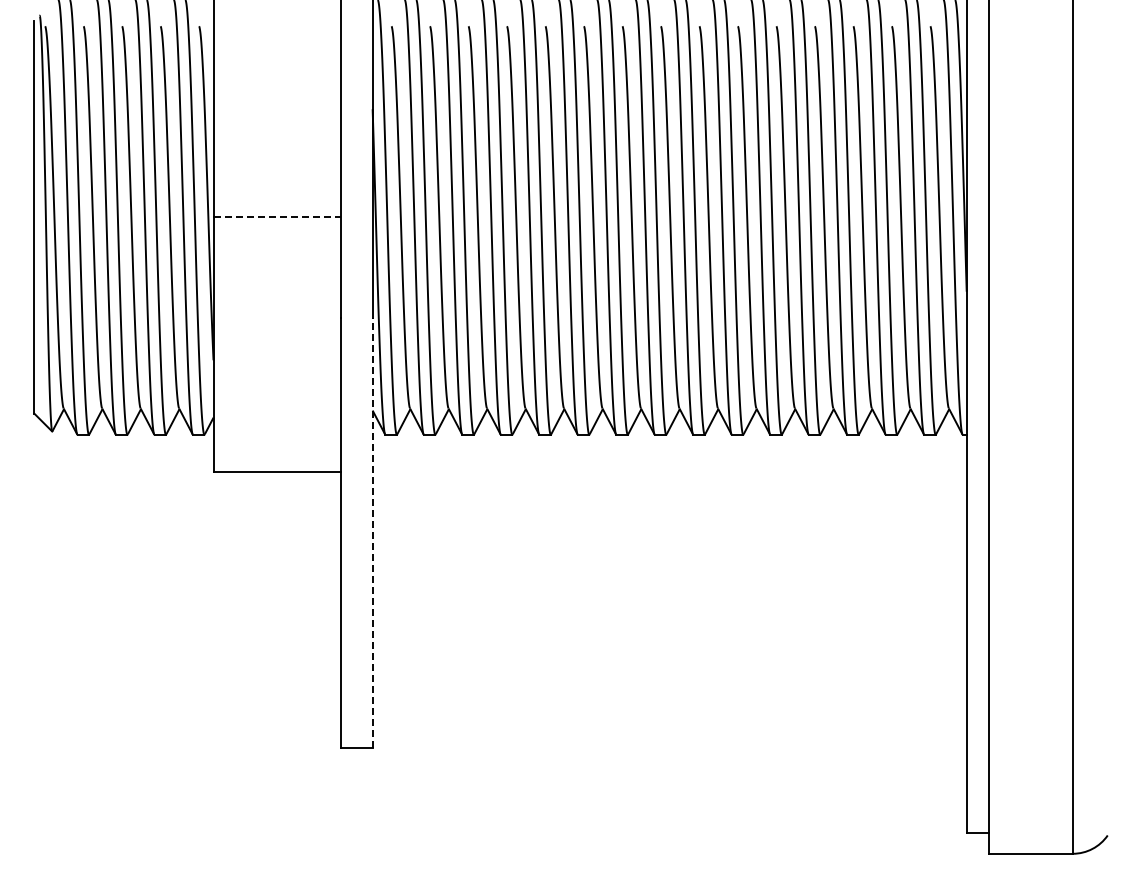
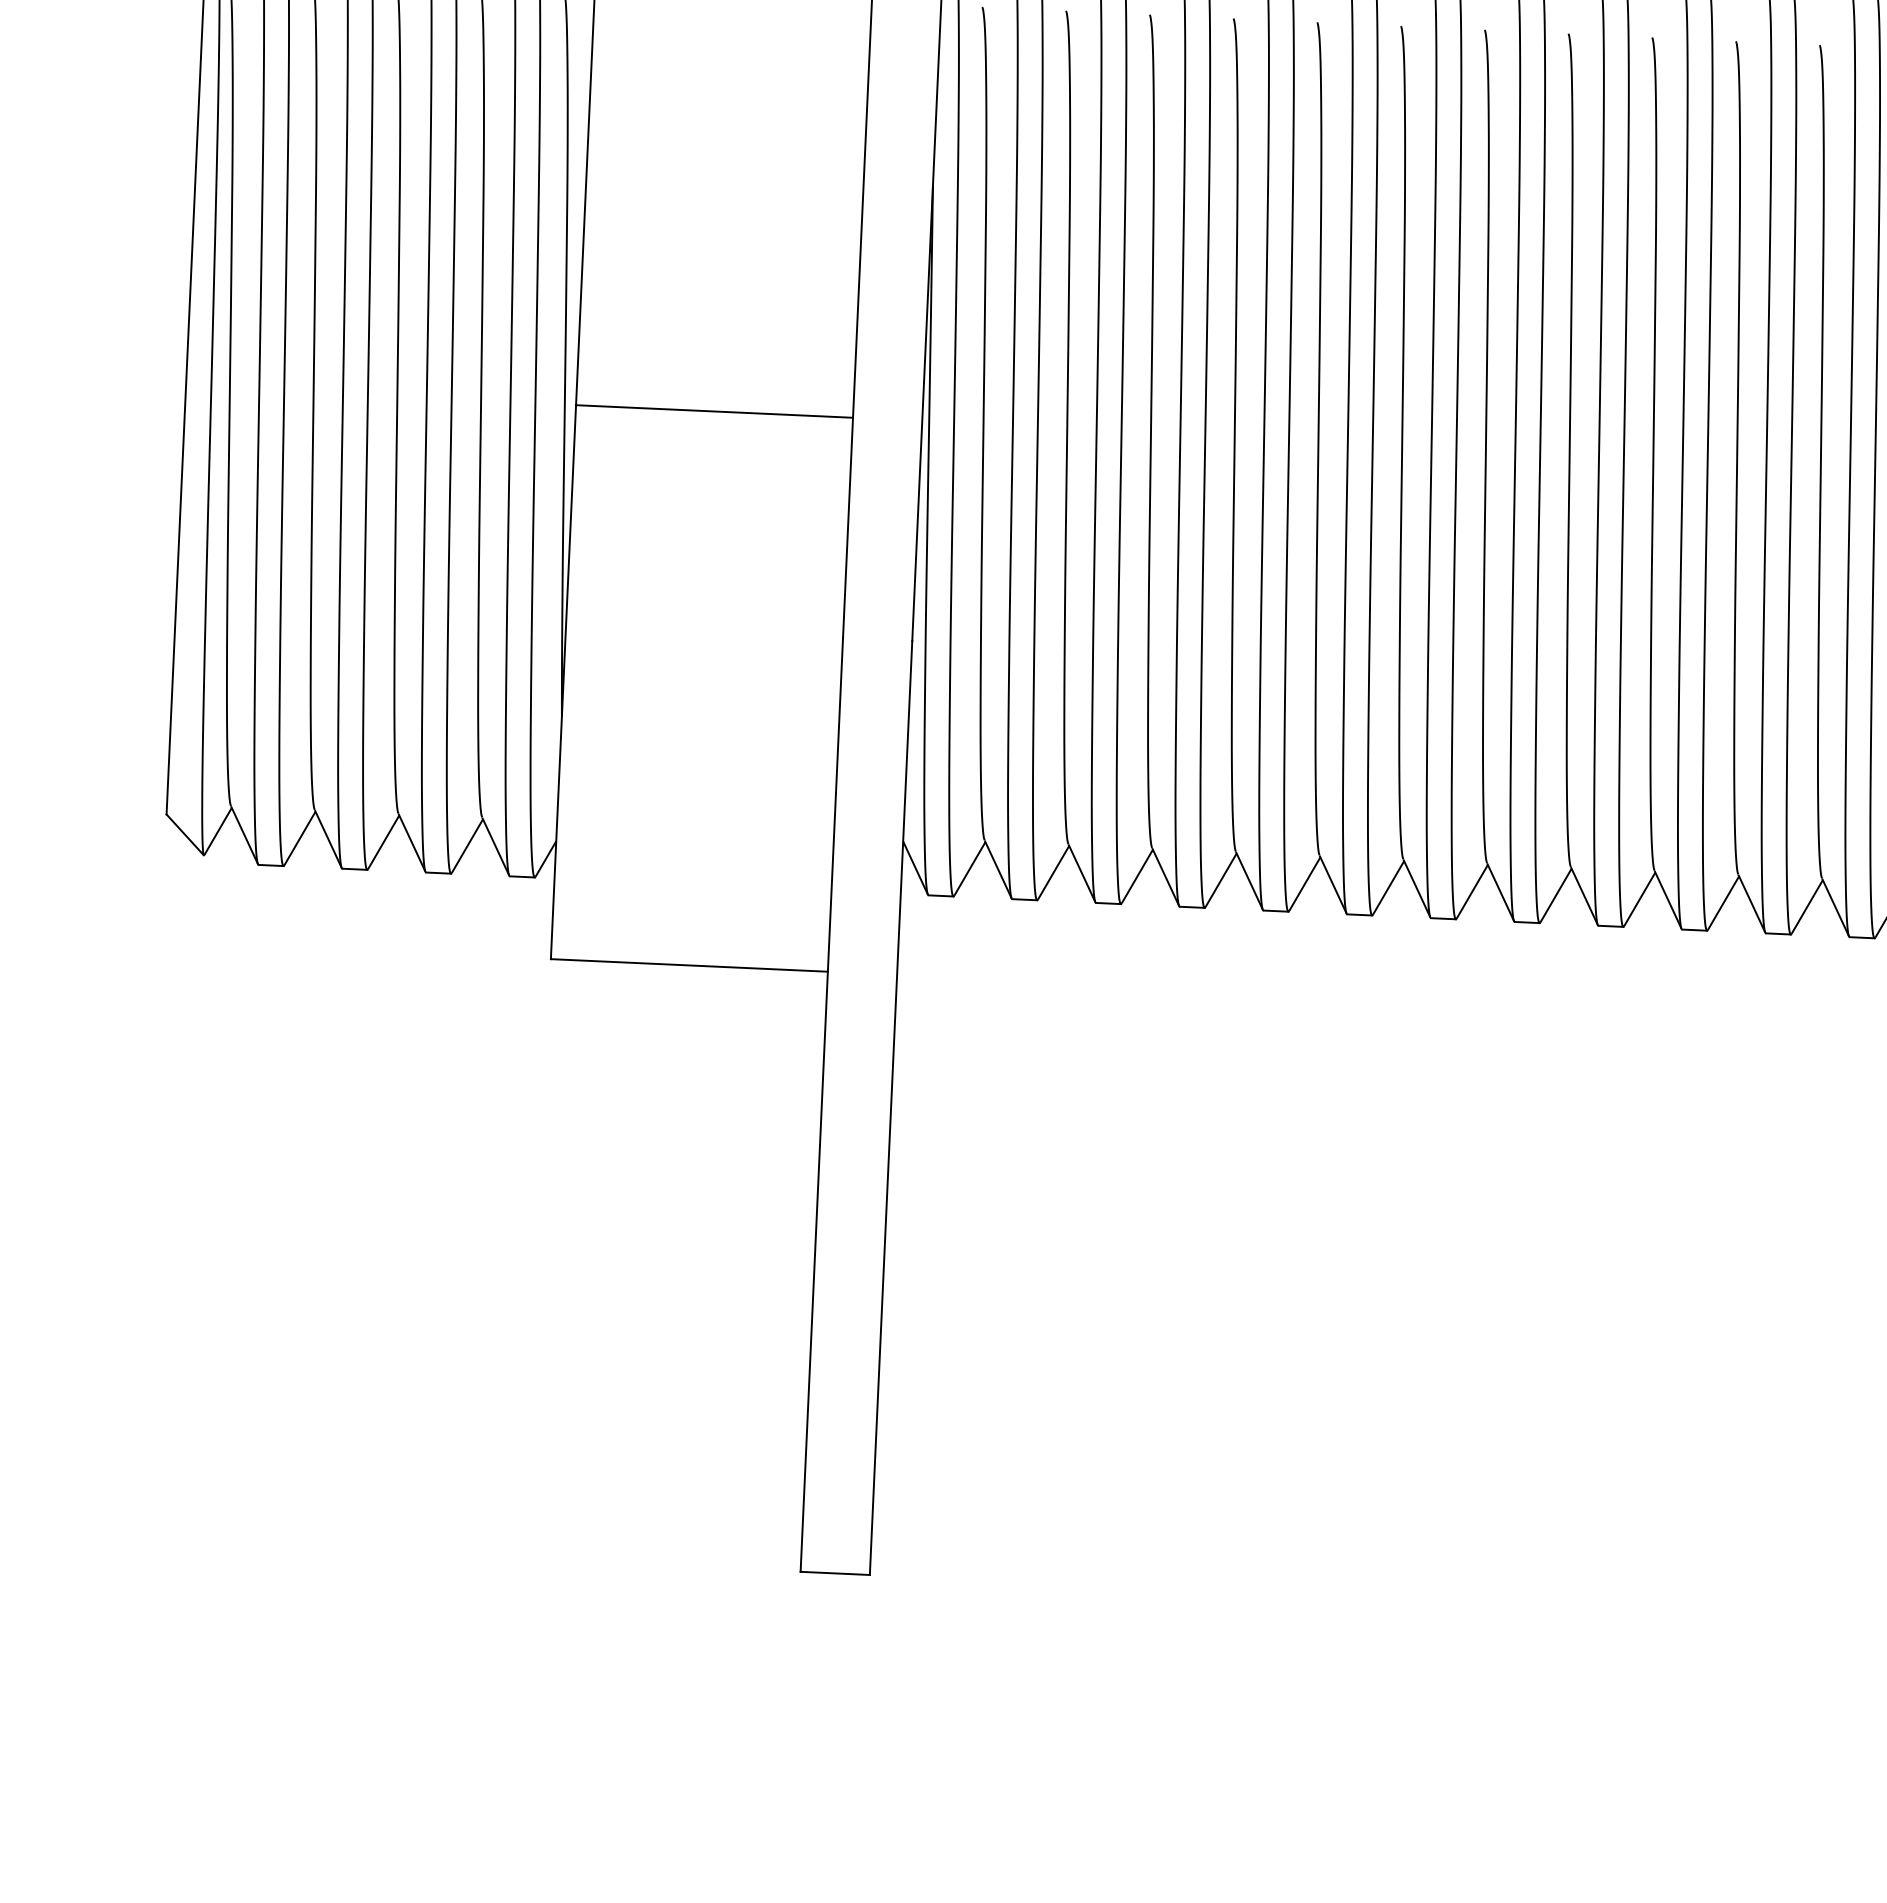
line: (277, 217) -> (715, 411), dashed -> solid
line: (372, 533) -> (890, 1108), dashed -> solid

